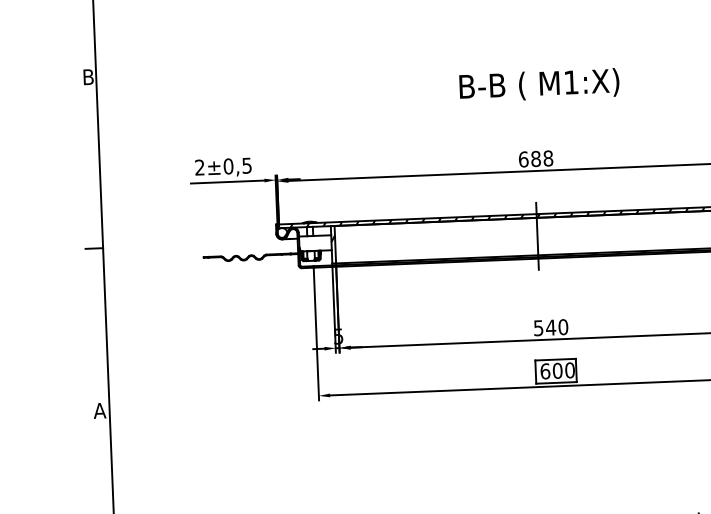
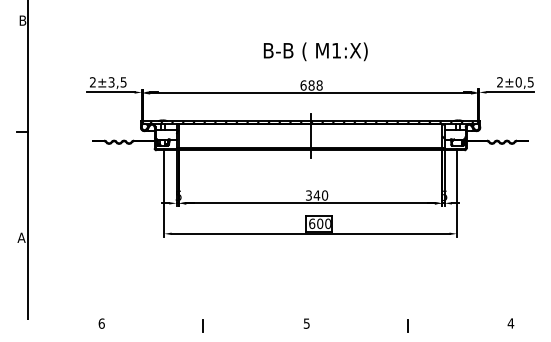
text: (538, 84) -> (315, 51), moved
text: (228, 166) -> (111, 82), ±0,5 -> ±3,5
text: (537, 326) -> (308, 194), 540 -> 340

